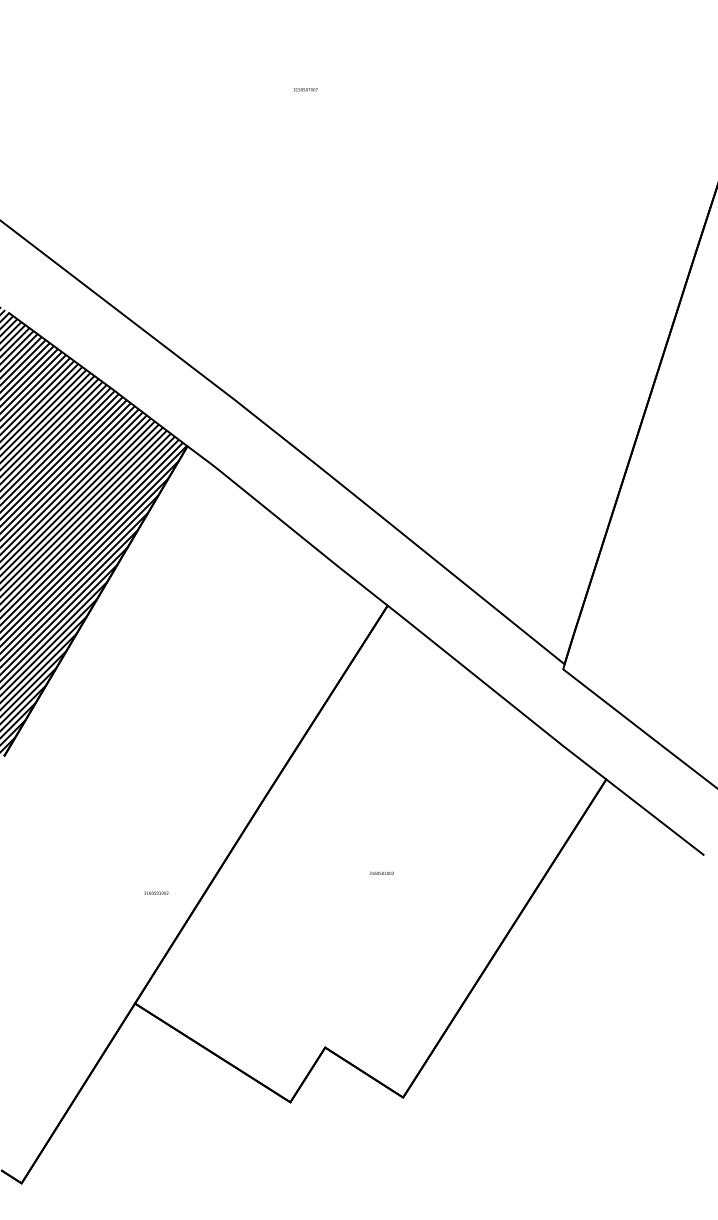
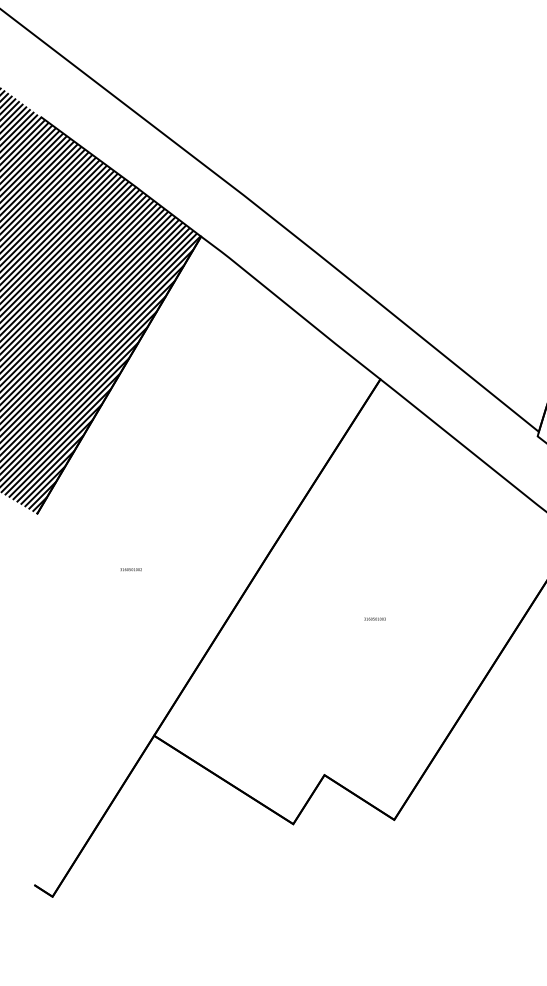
text: (156, 892) -> (131, 569), moved

